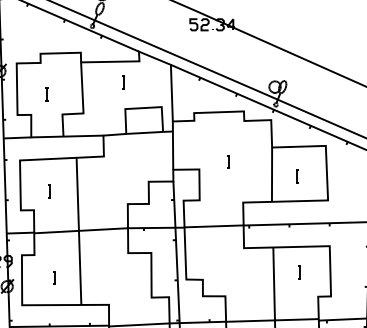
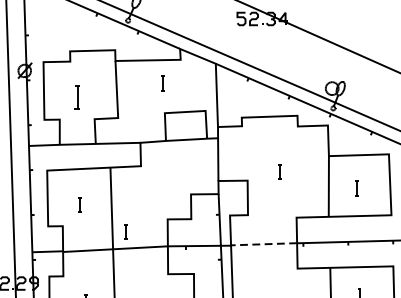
part: (46, 94) -> (76, 96), size x1.6
line: (90, 215) -> (125, 232), added
line: (213, 226) -> (263, 244), solid -> dashed

